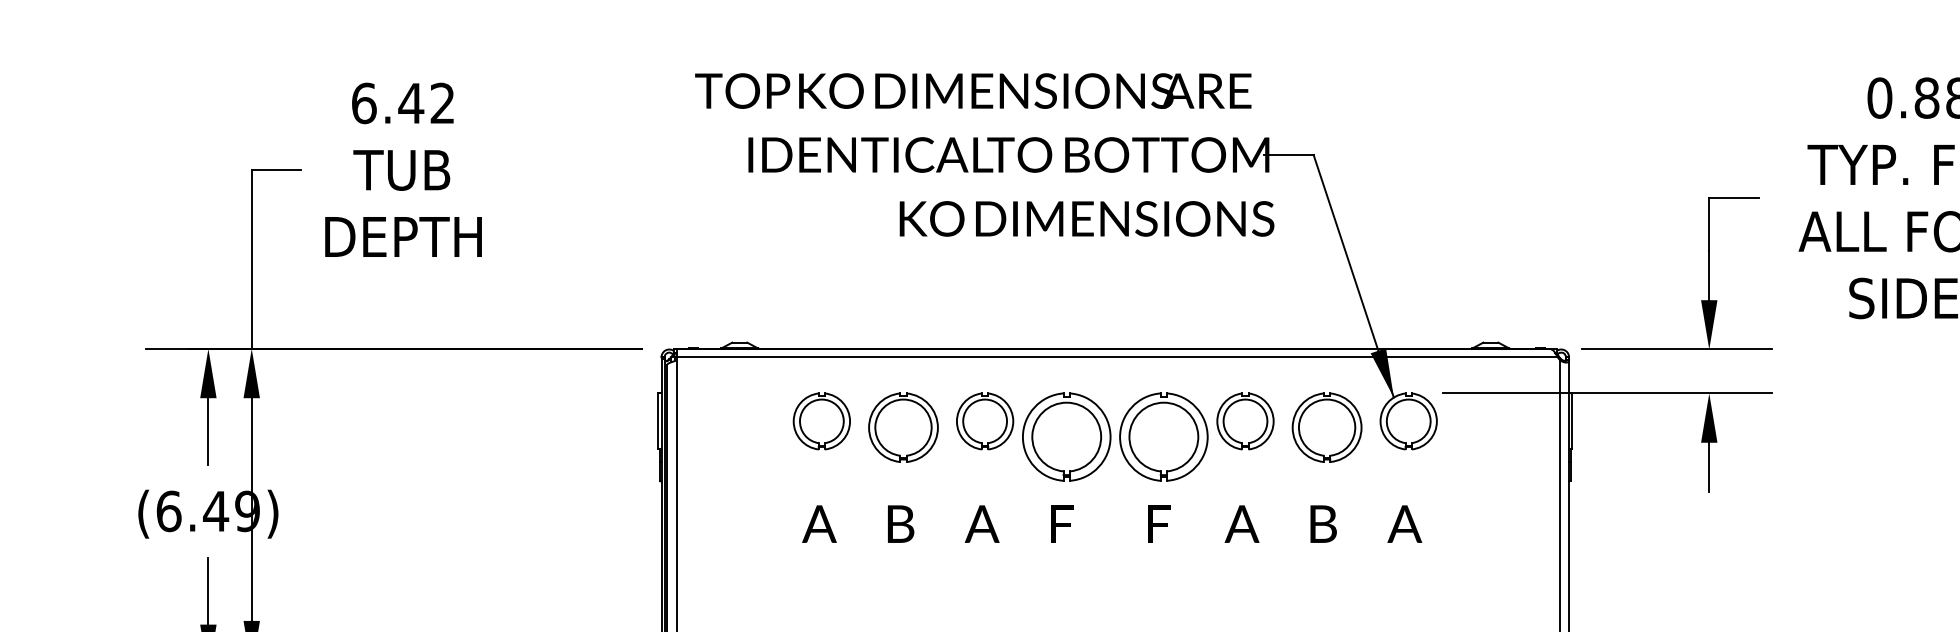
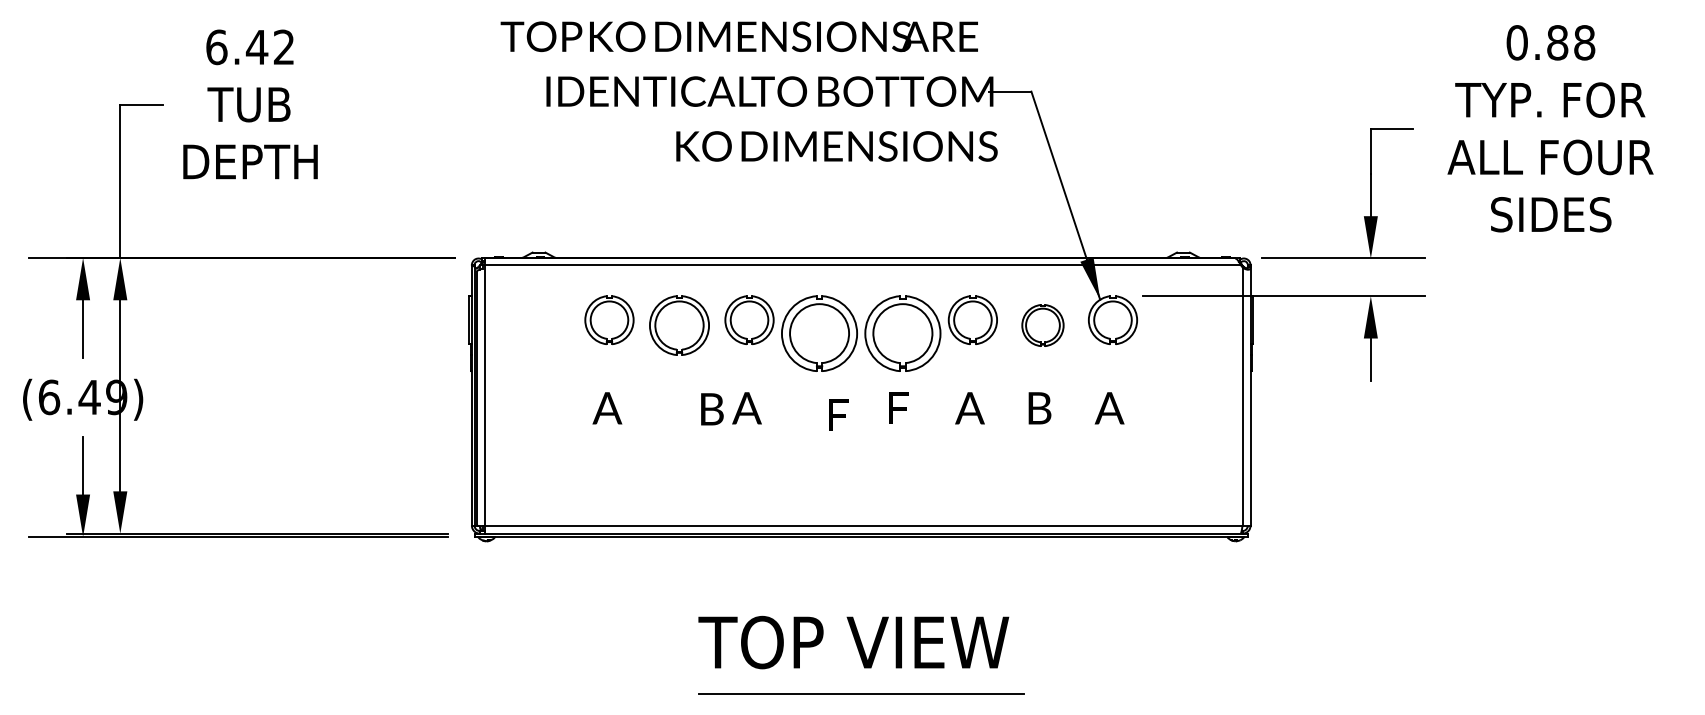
part: (1326, 427) -> (1042, 325), size x0.7
text: (1062, 523) -> (838, 414), moved
text: (901, 524) -> (712, 409), moved

